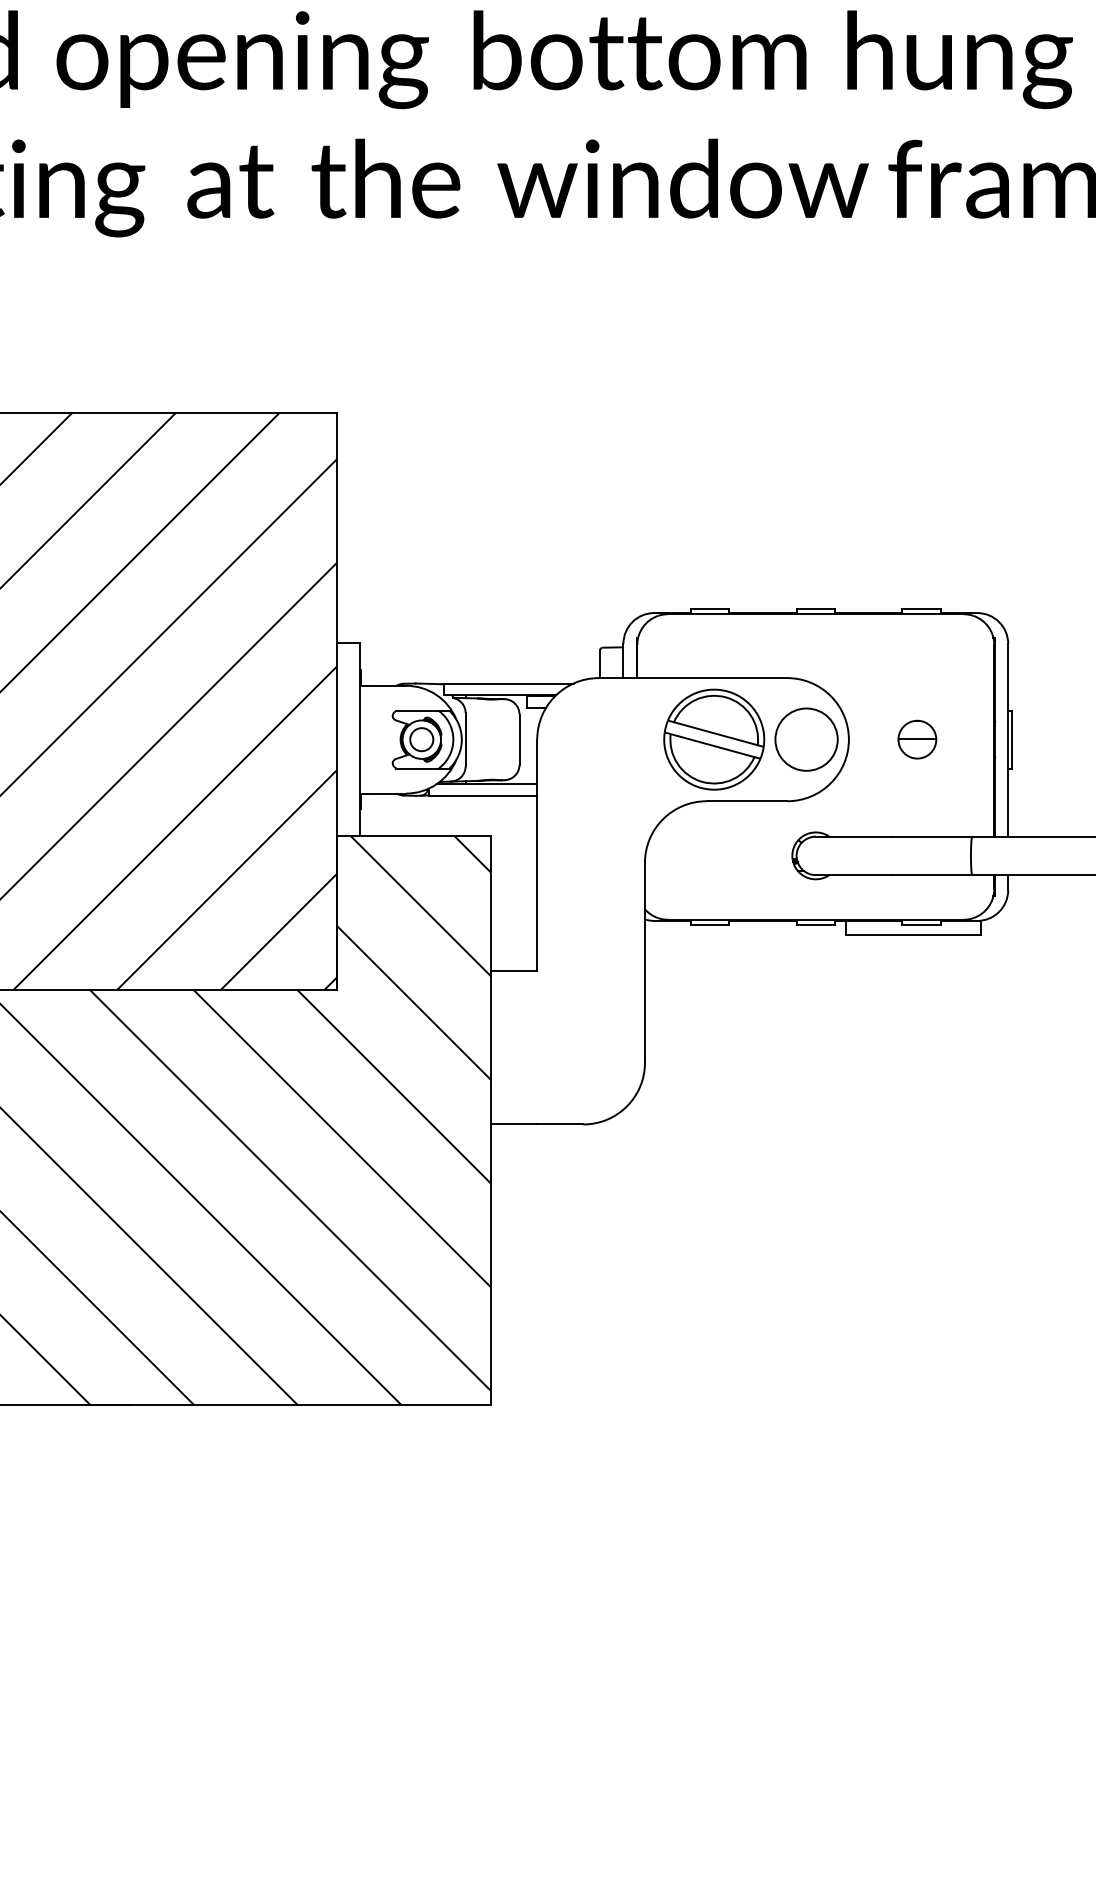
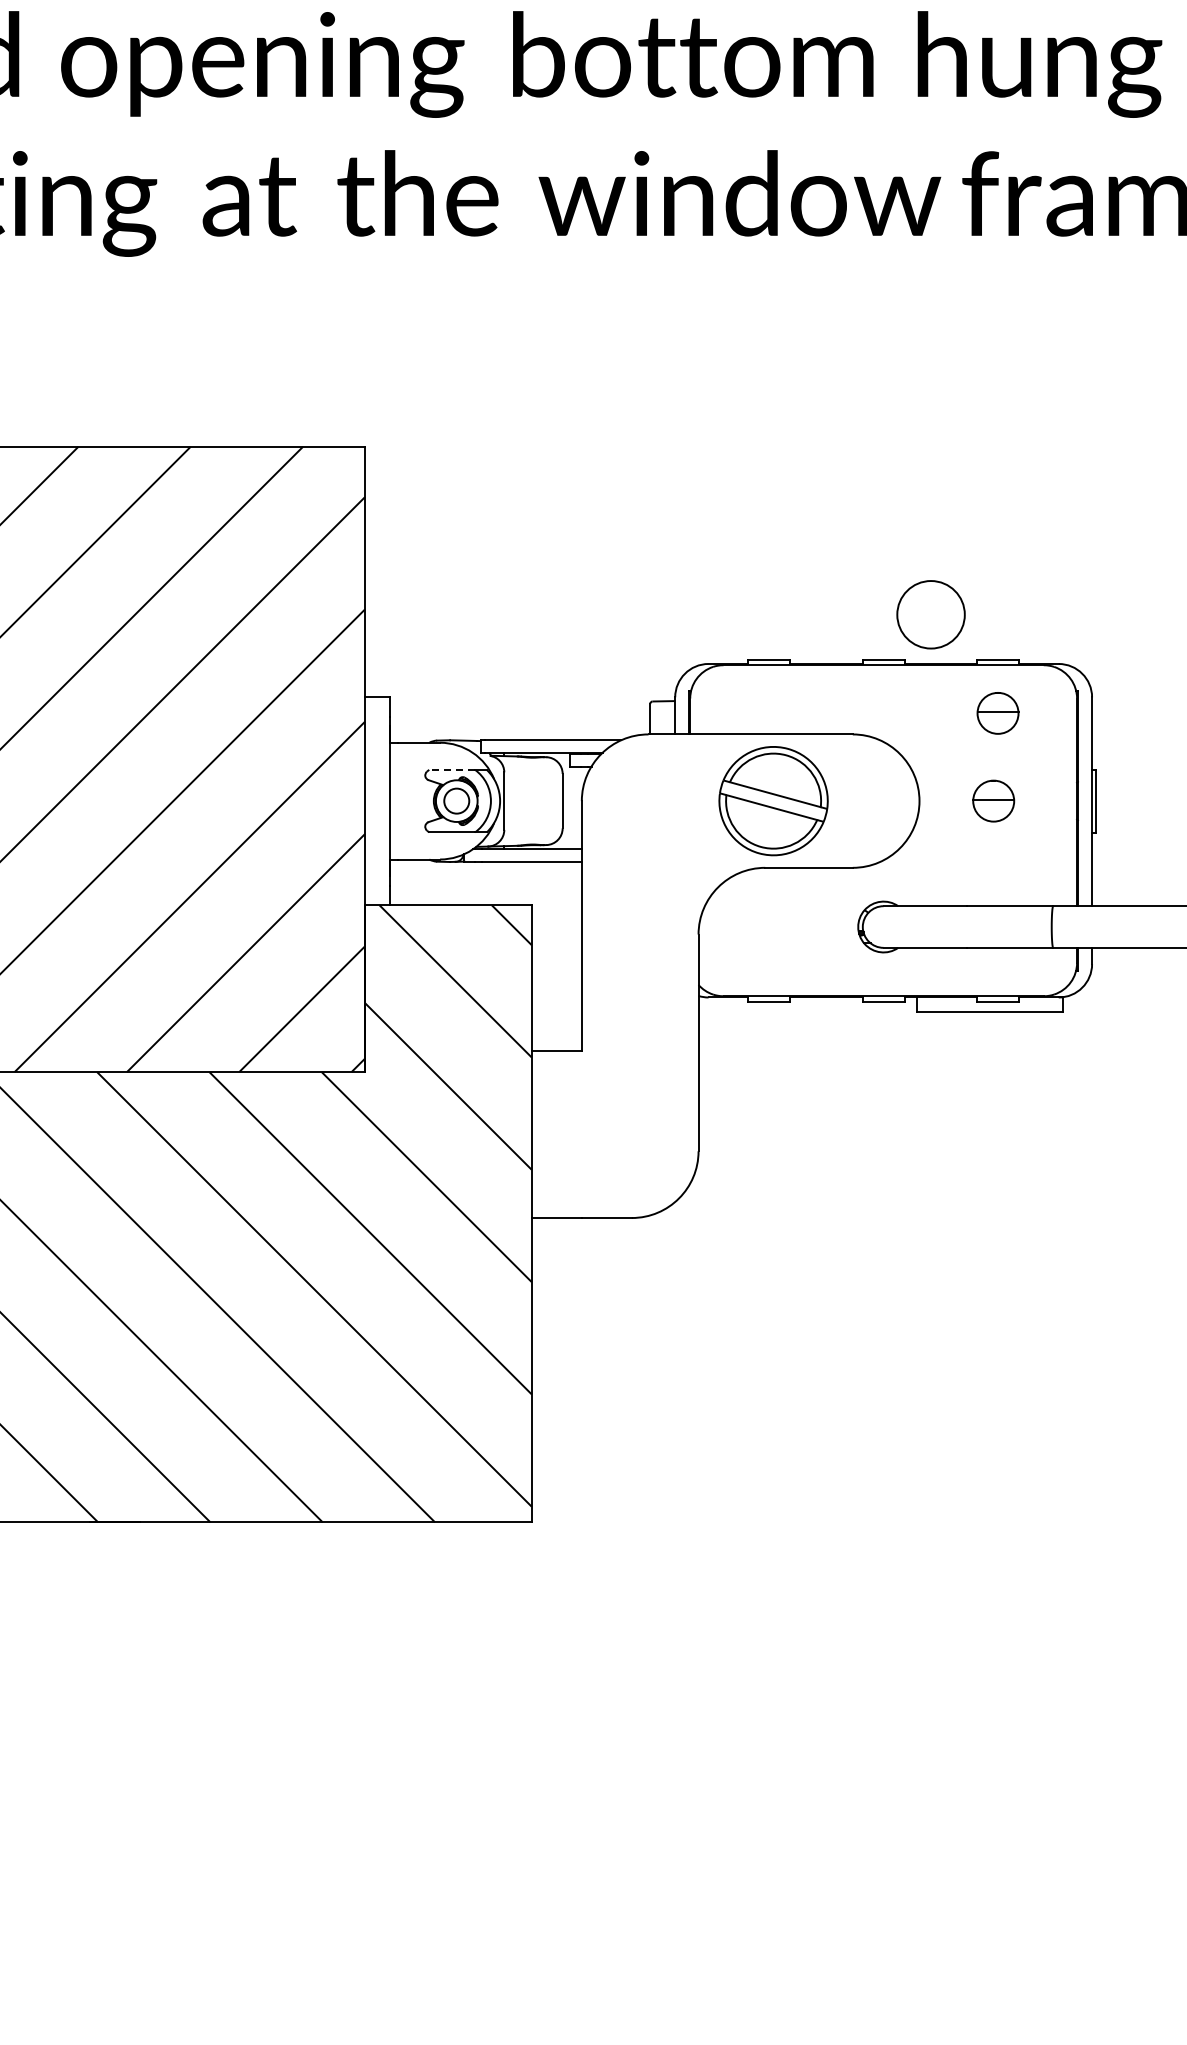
part: (921, 658) -> (998, 713), added
line: (417, 710) -> (452, 769), solid -> dashed
circle: (806, 739) -> (930, 614), moved

